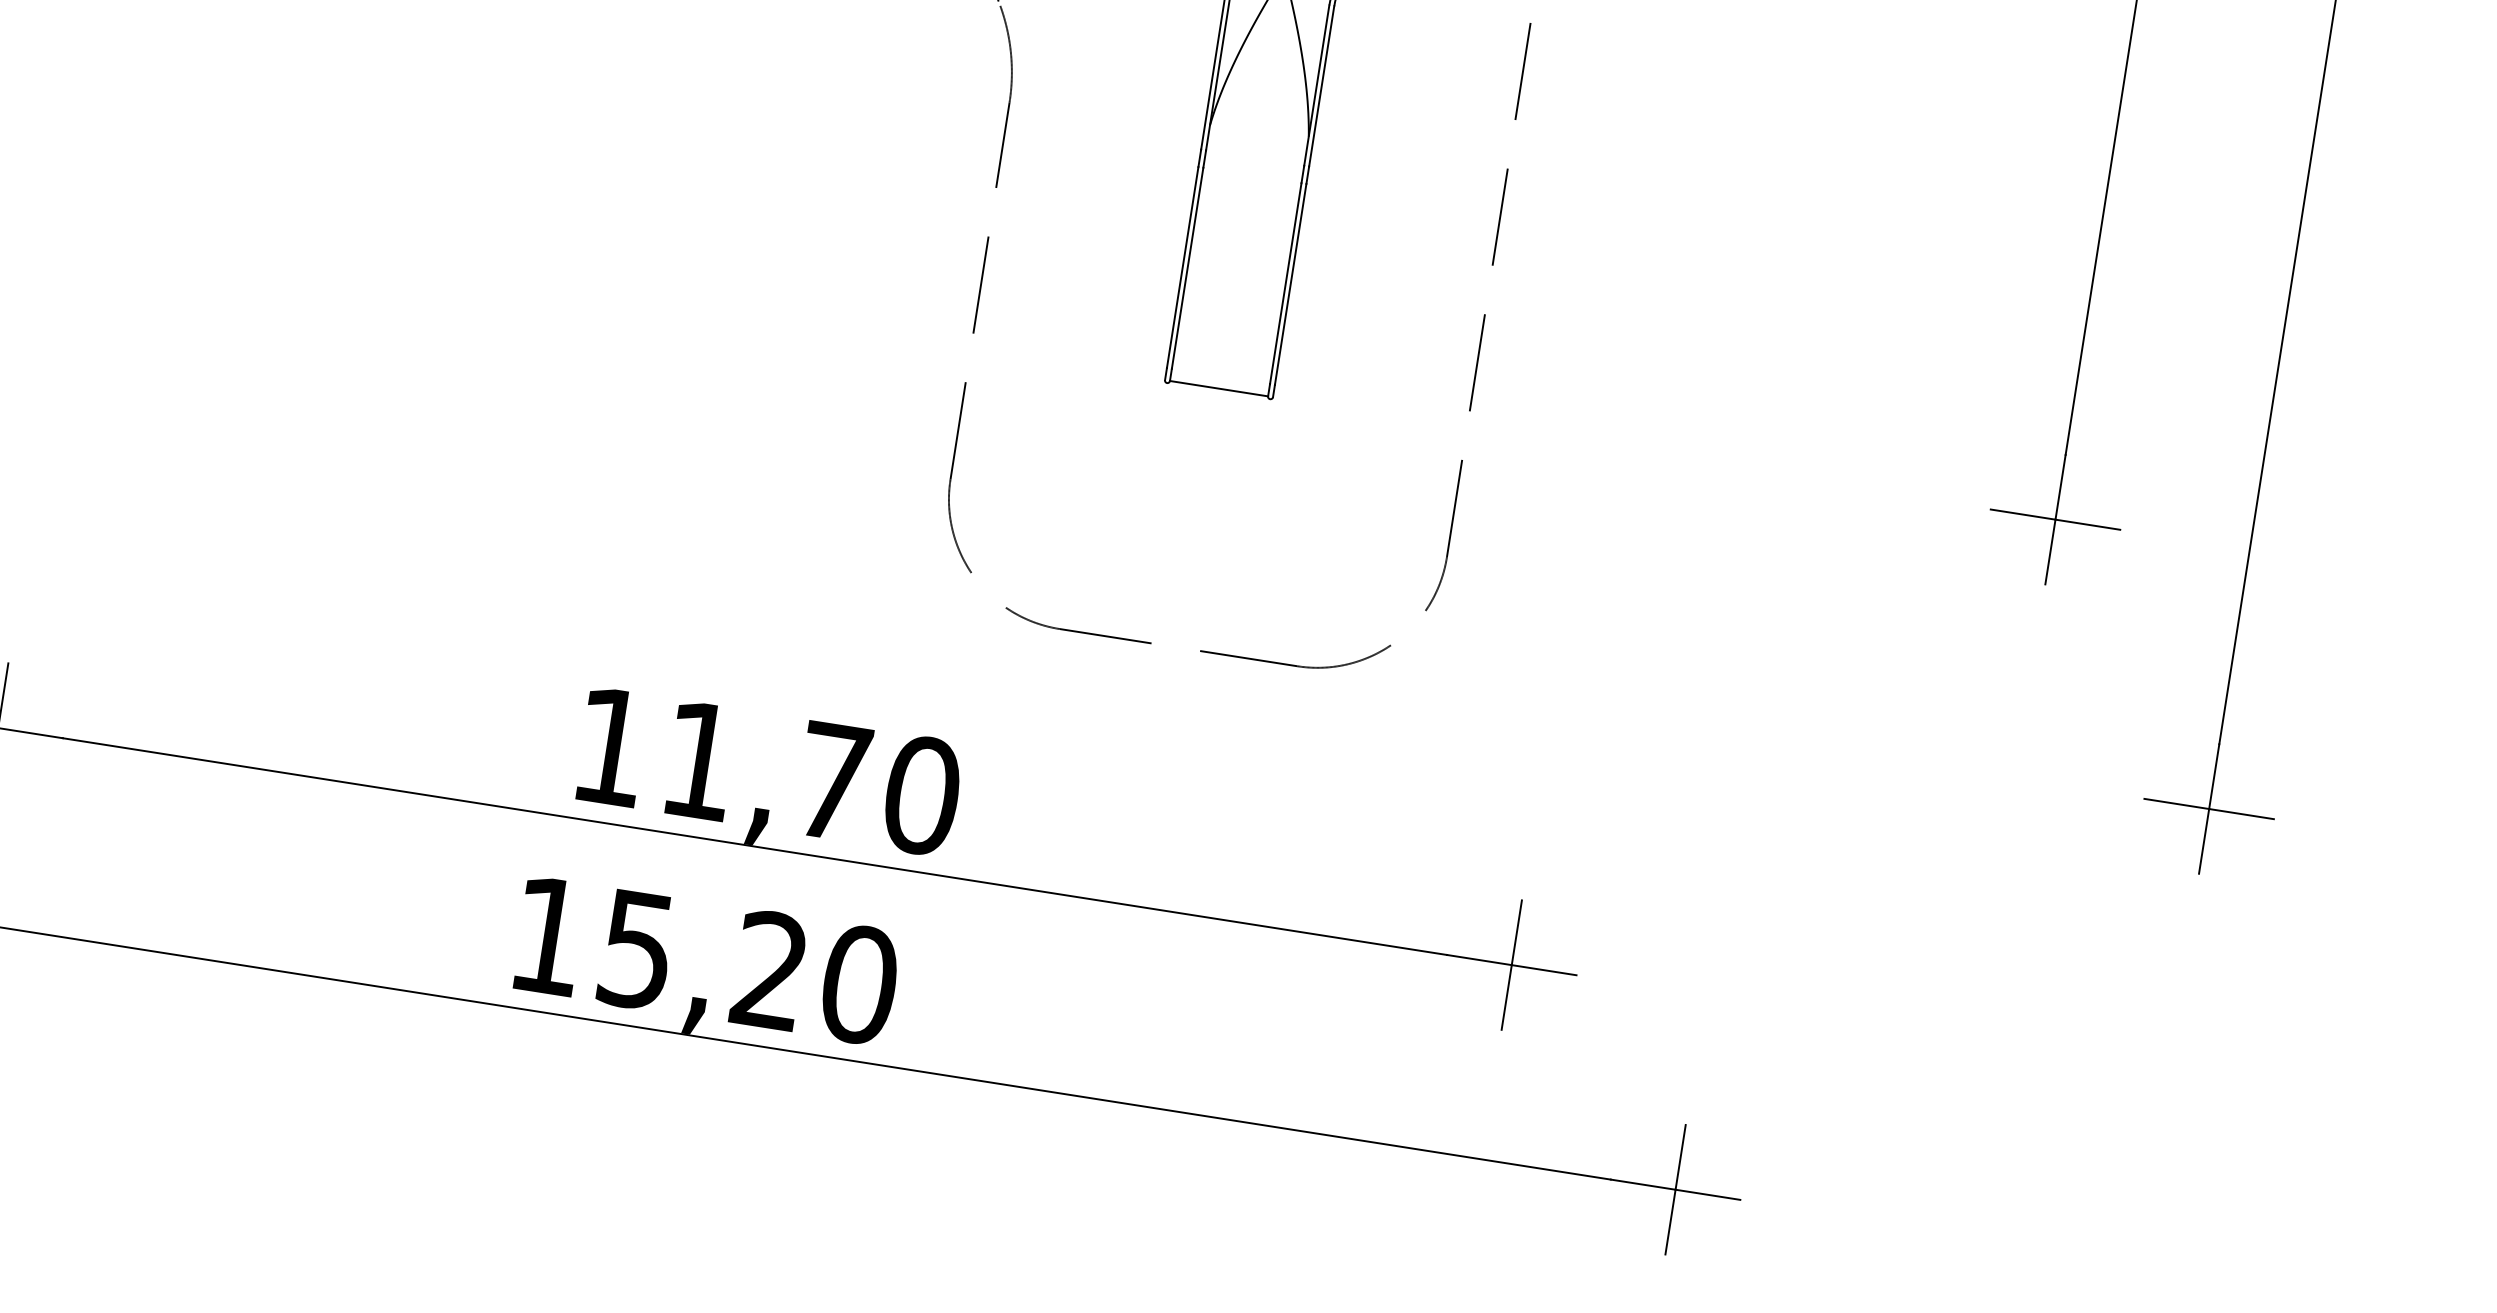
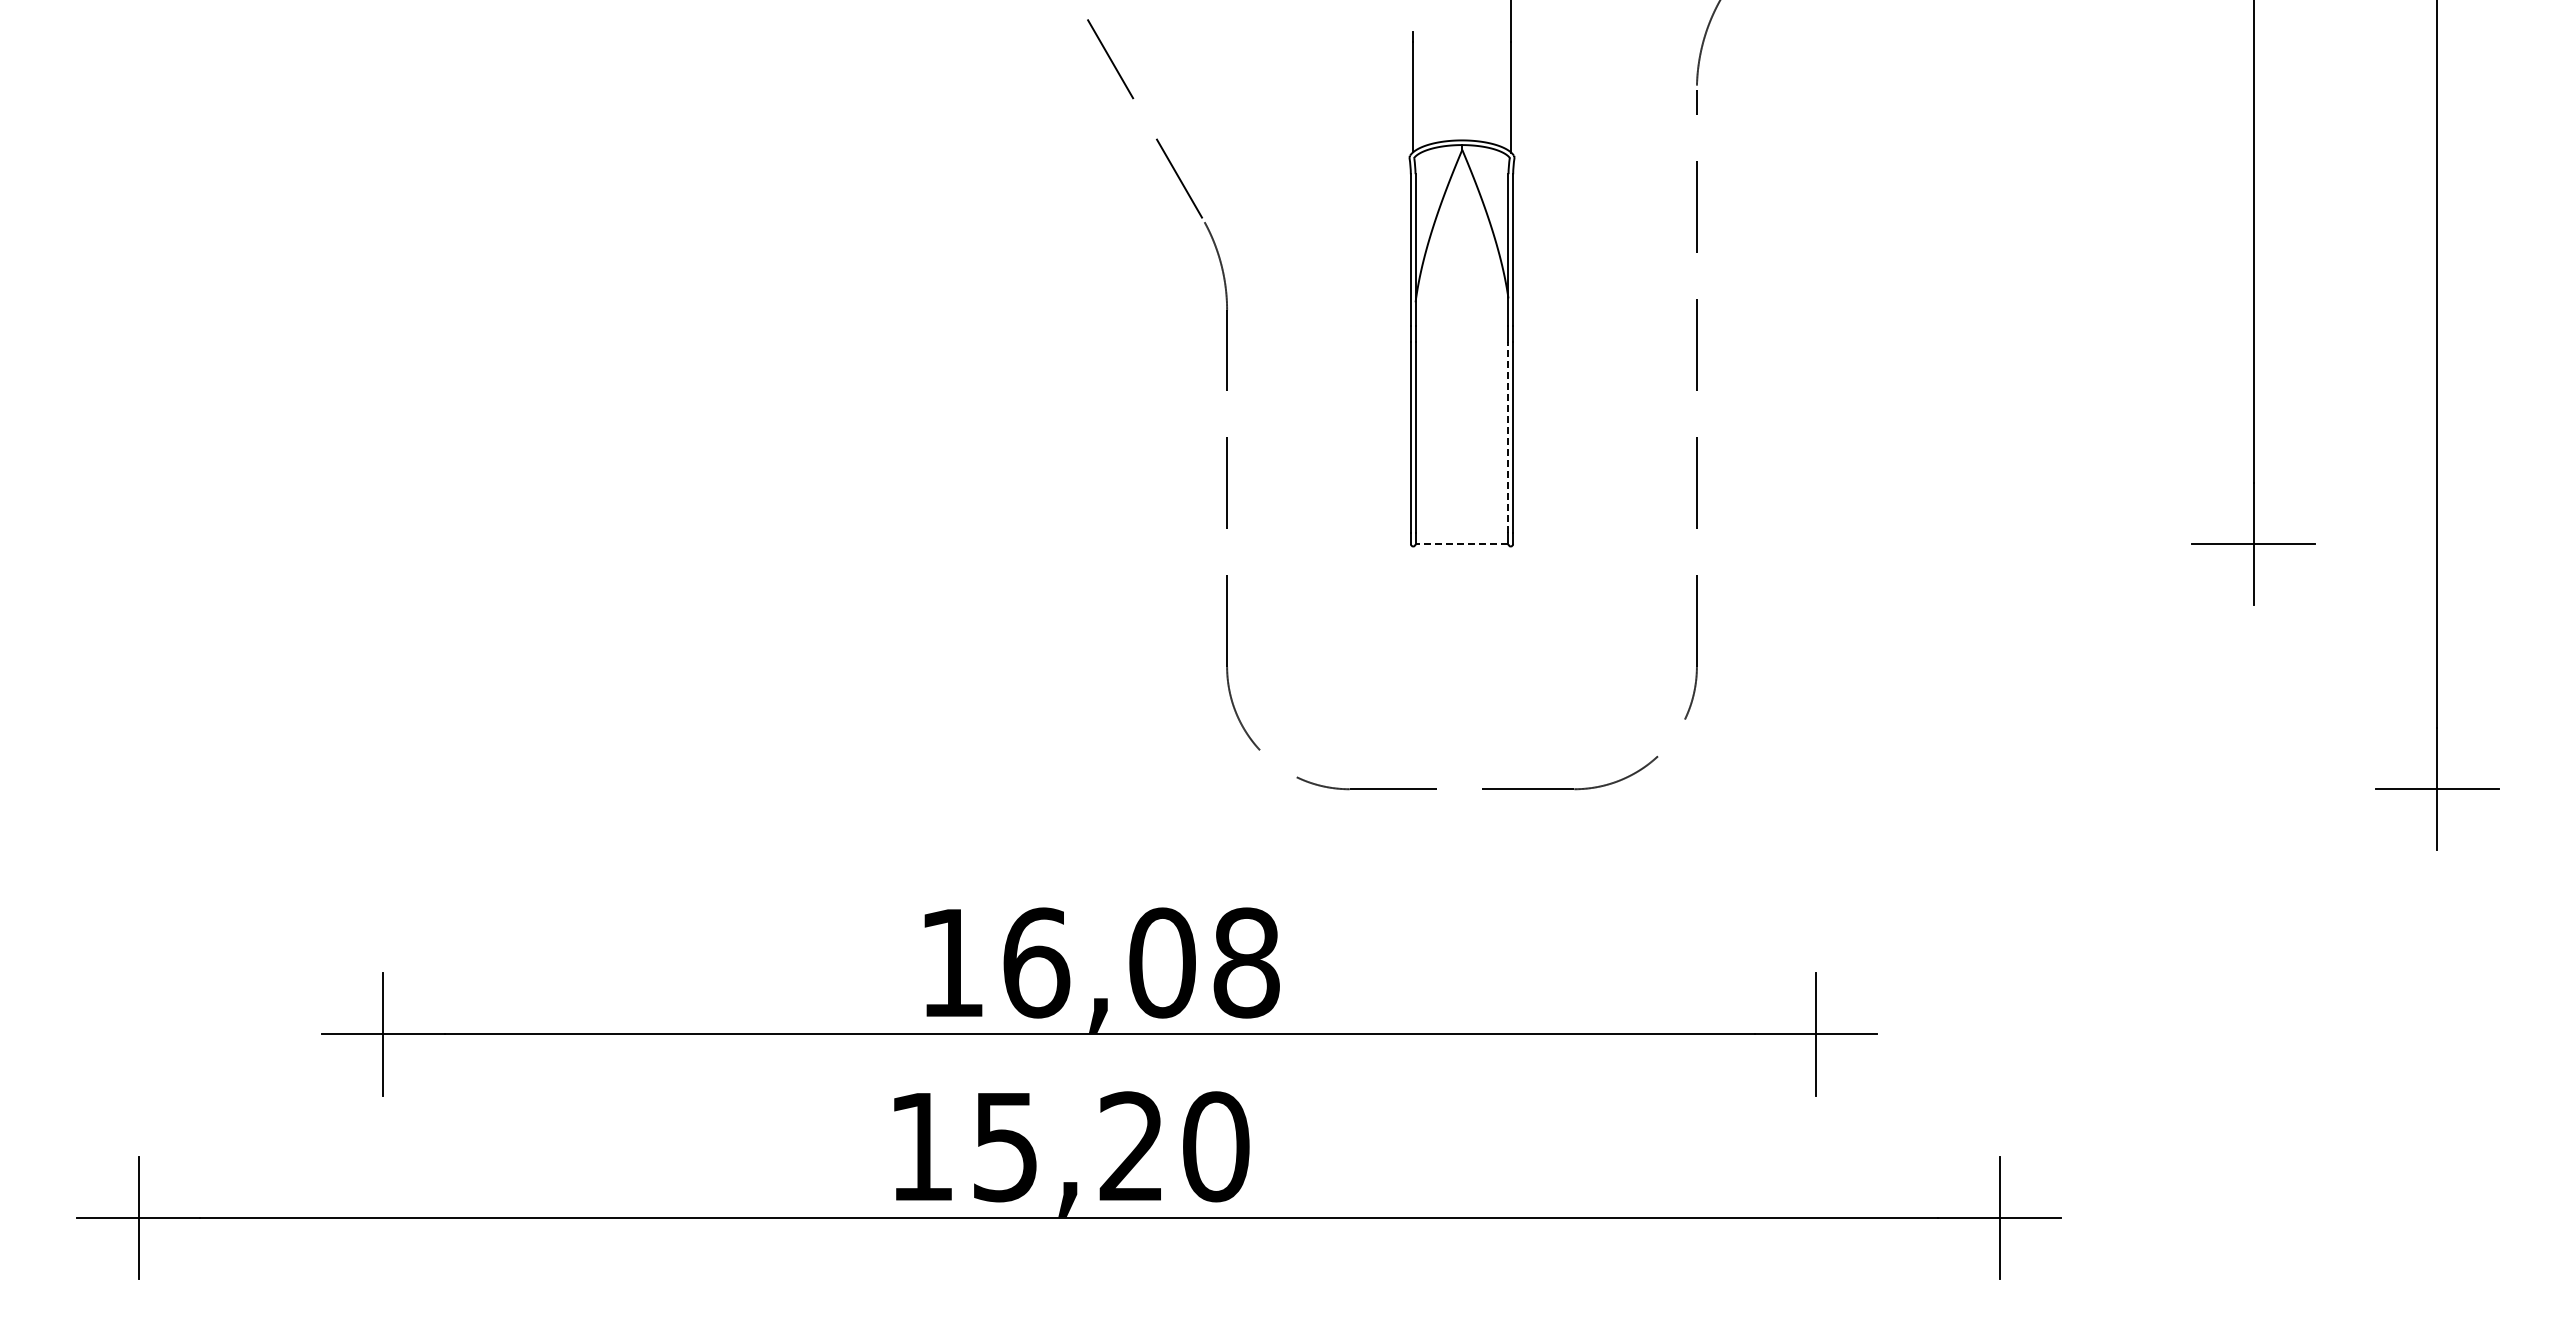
line: (1285, 282) -> (1508, 436), solid -> dashed
line: (1218, 388) -> (1461, 544), solid -> dashed
text: (811, 777) -> (1141, 962), 11,70 -> 16,08

